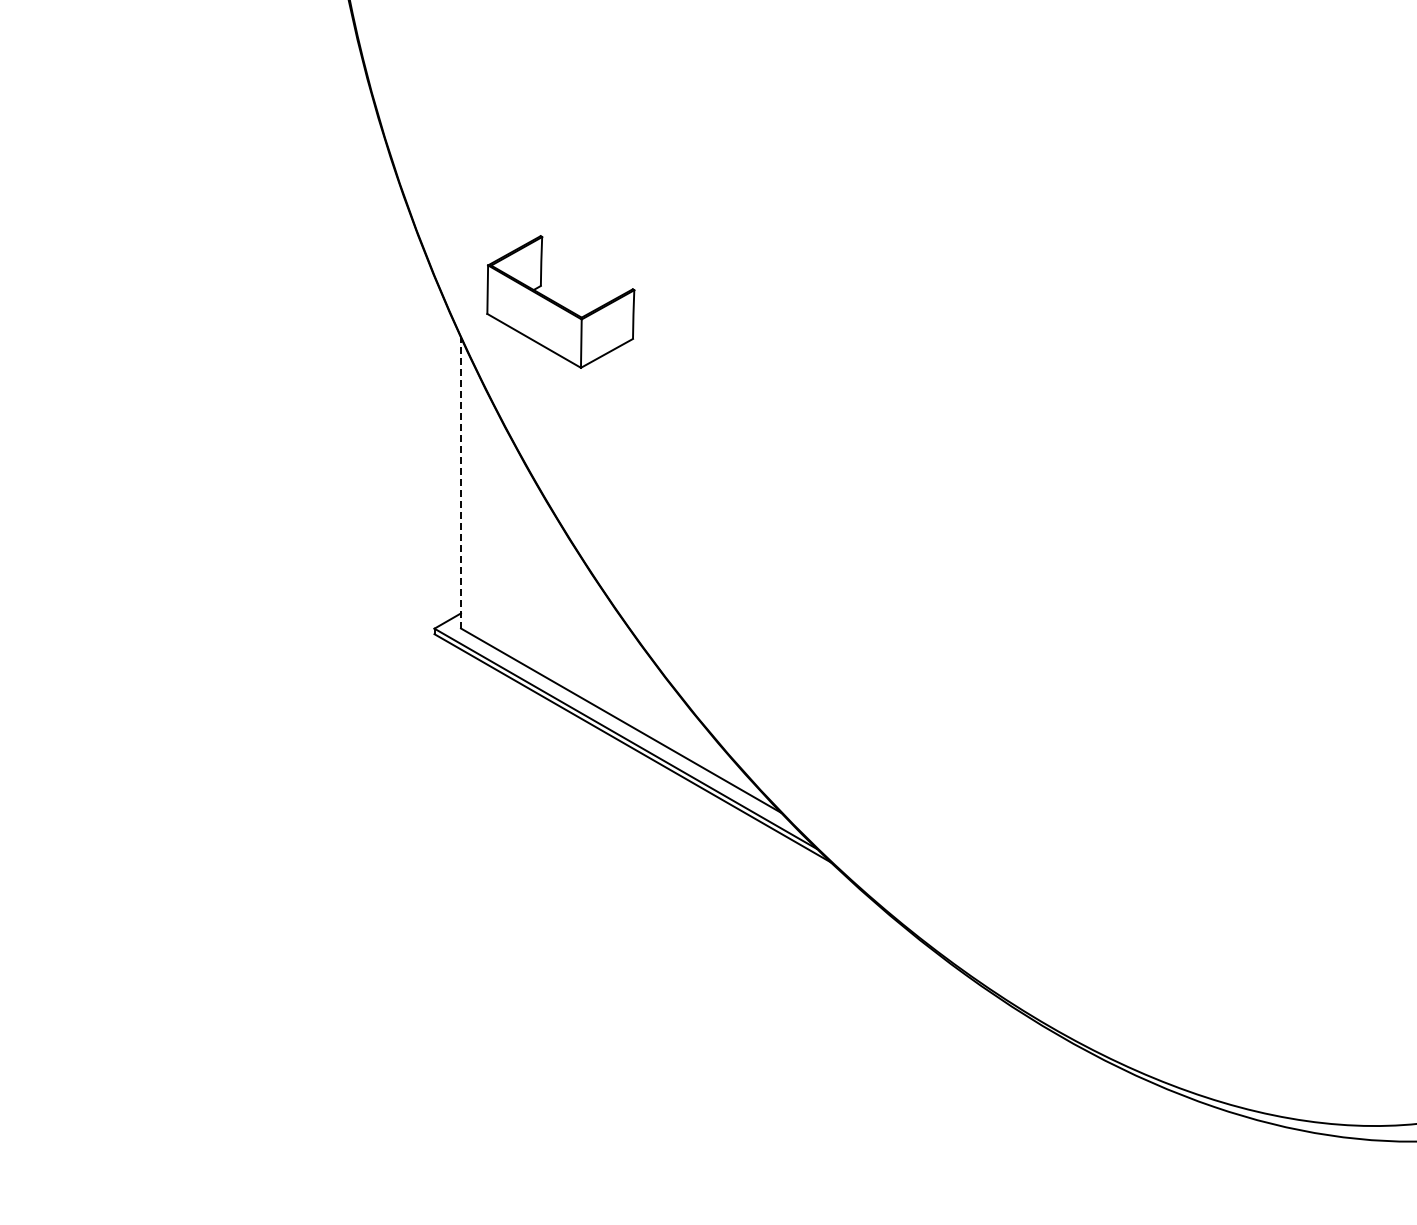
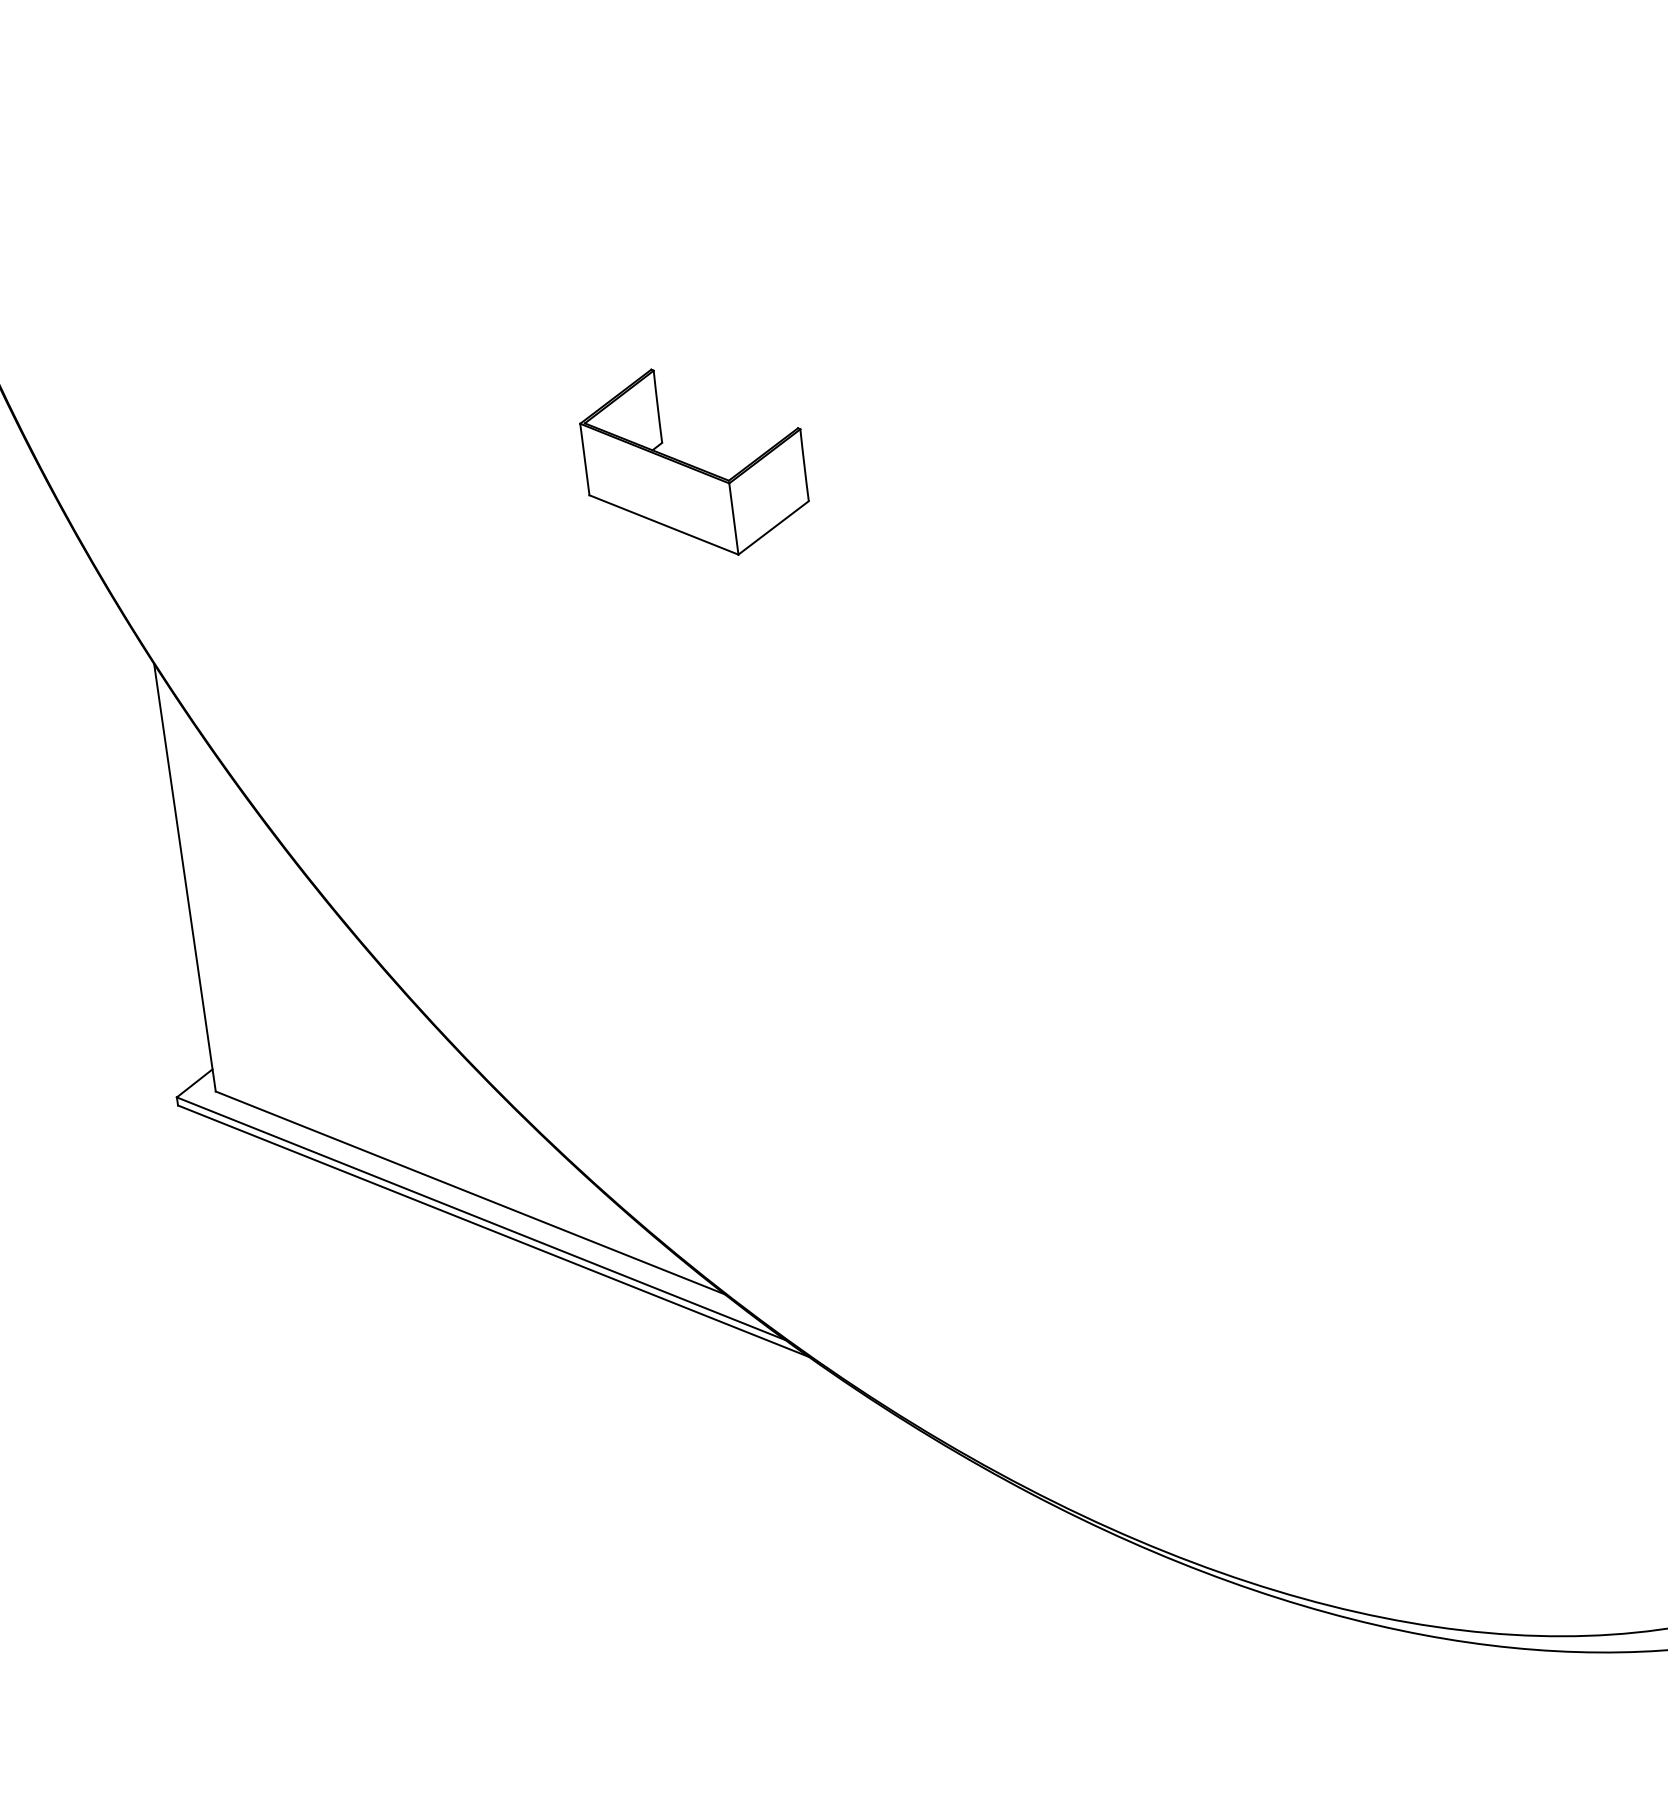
part: (560, 301) -> (694, 461), moved
line: (460, 482) -> (184, 877), dashed -> solid

